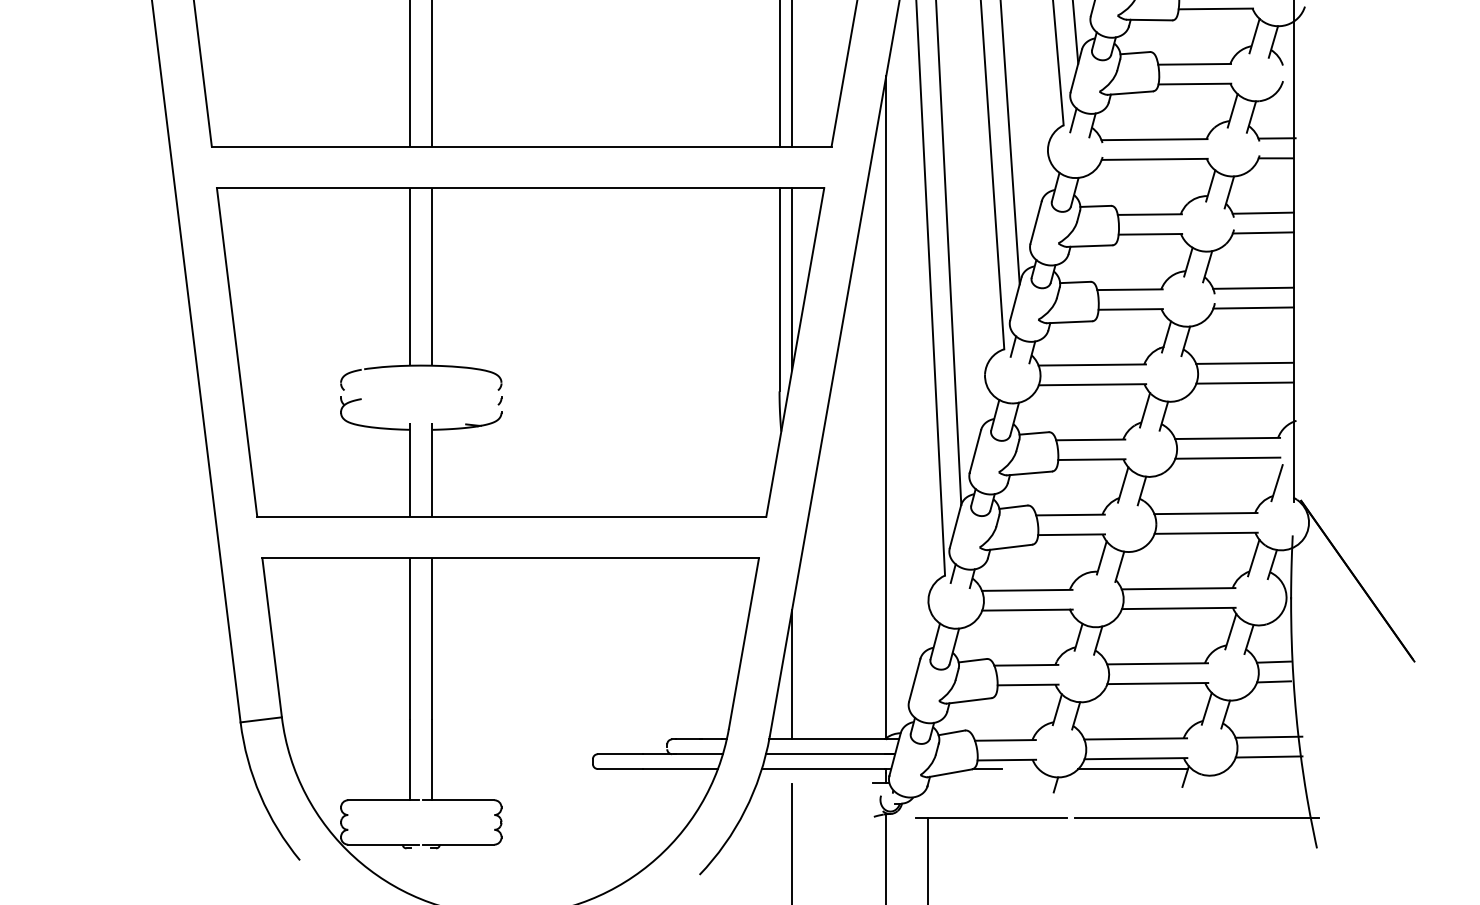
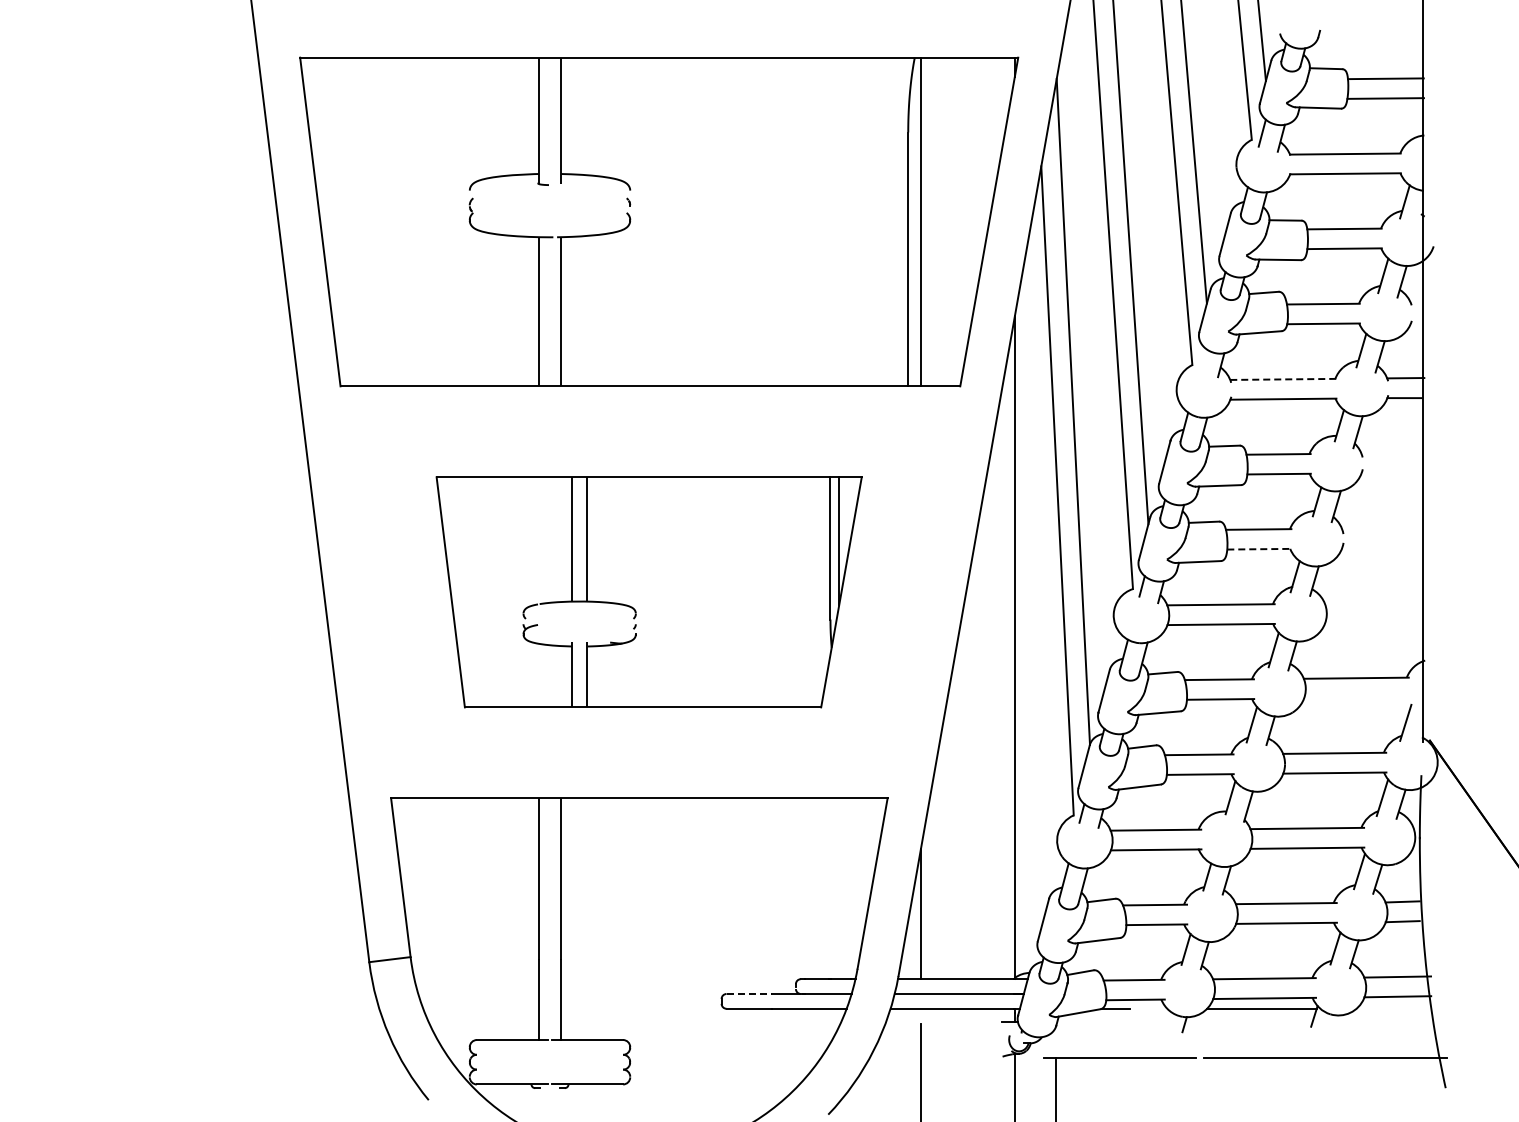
line: (1072, 120) -> (1201, 360), removed
line: (1154, 139) -> (1283, 379), solid -> dashed
line: (1262, 212) -> (1391, 452), removed
line: (1262, 232) -> (1391, 472), removed
line: (1252, 287) -> (1381, 527), removed
line: (1253, 307) -> (1382, 547), removed
line: (1130, 309) -> (1259, 549), solid -> dashed
part: (519, 352) -> (648, 592), size x0.7
line: (1243, 362) -> (1372, 602), removed
line: (1244, 382) -> (1373, 622), removed
line: (1227, 457) -> (1356, 697), removed
line: (620, 753) -> (749, 993), solid -> dashed

